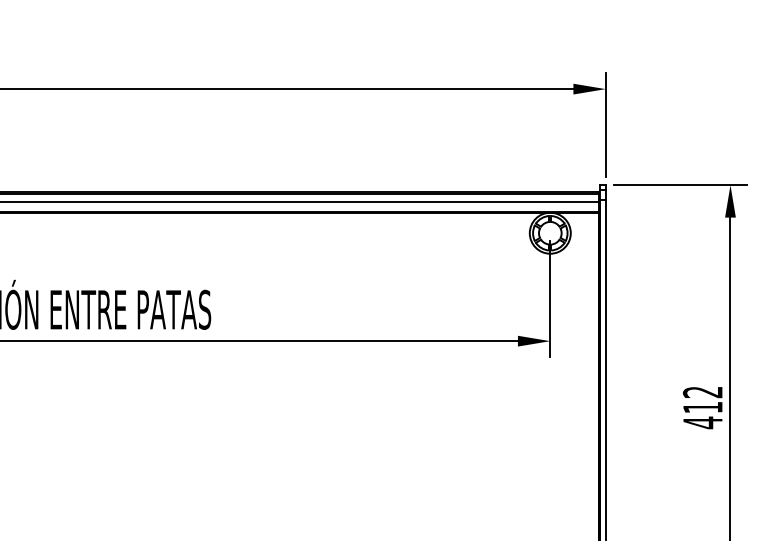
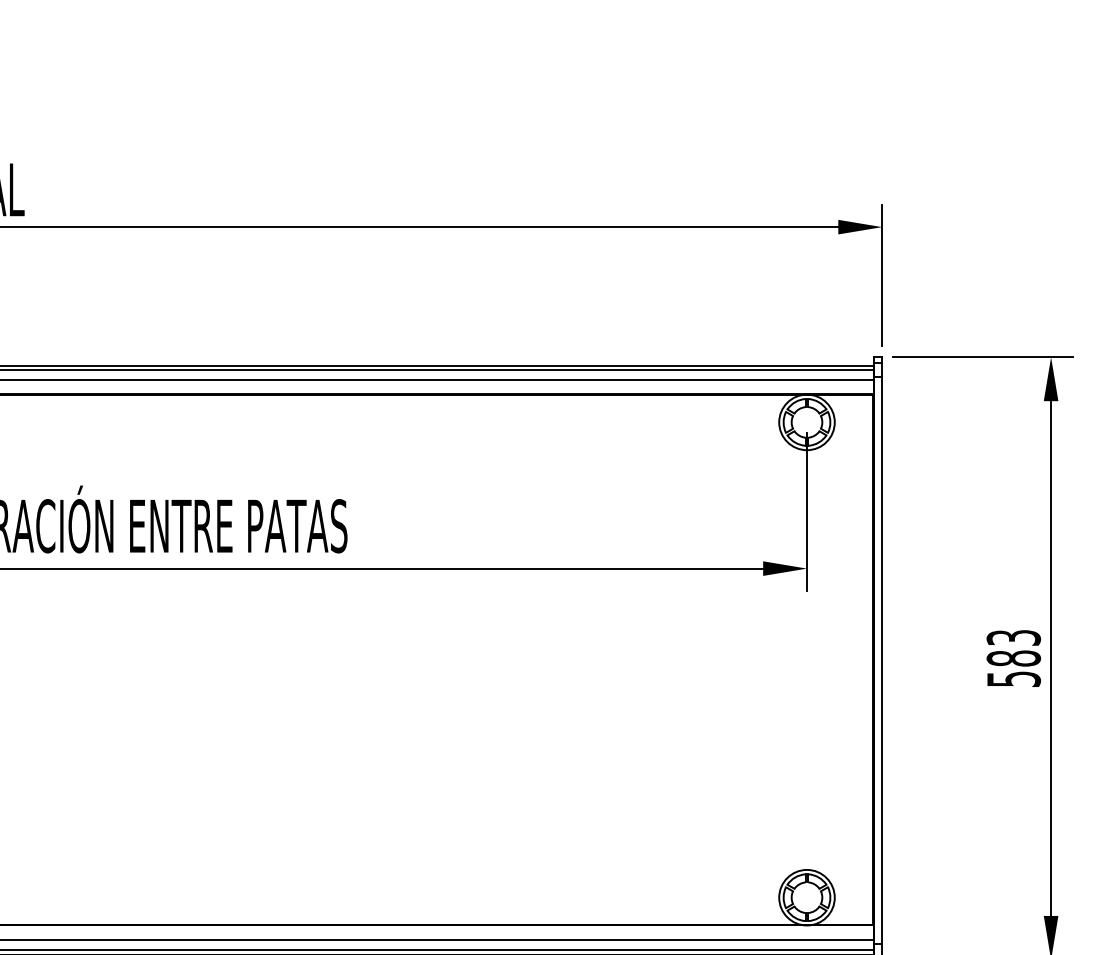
text: (702, 407) -> (1013, 658), 412 -> 583

